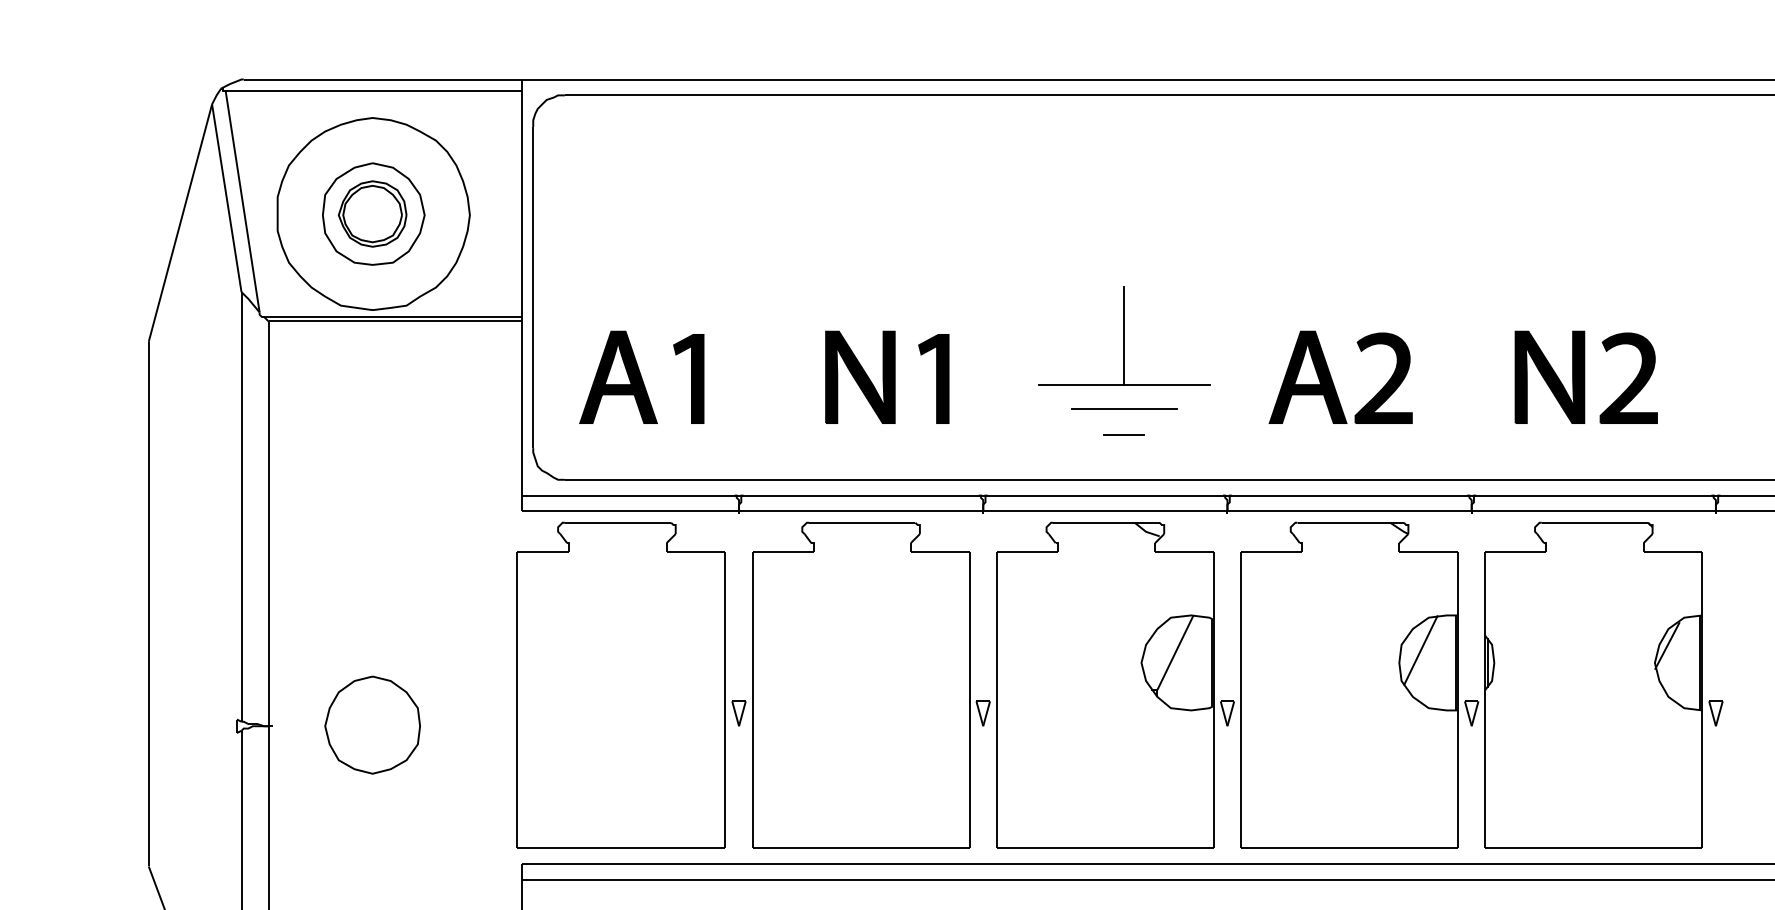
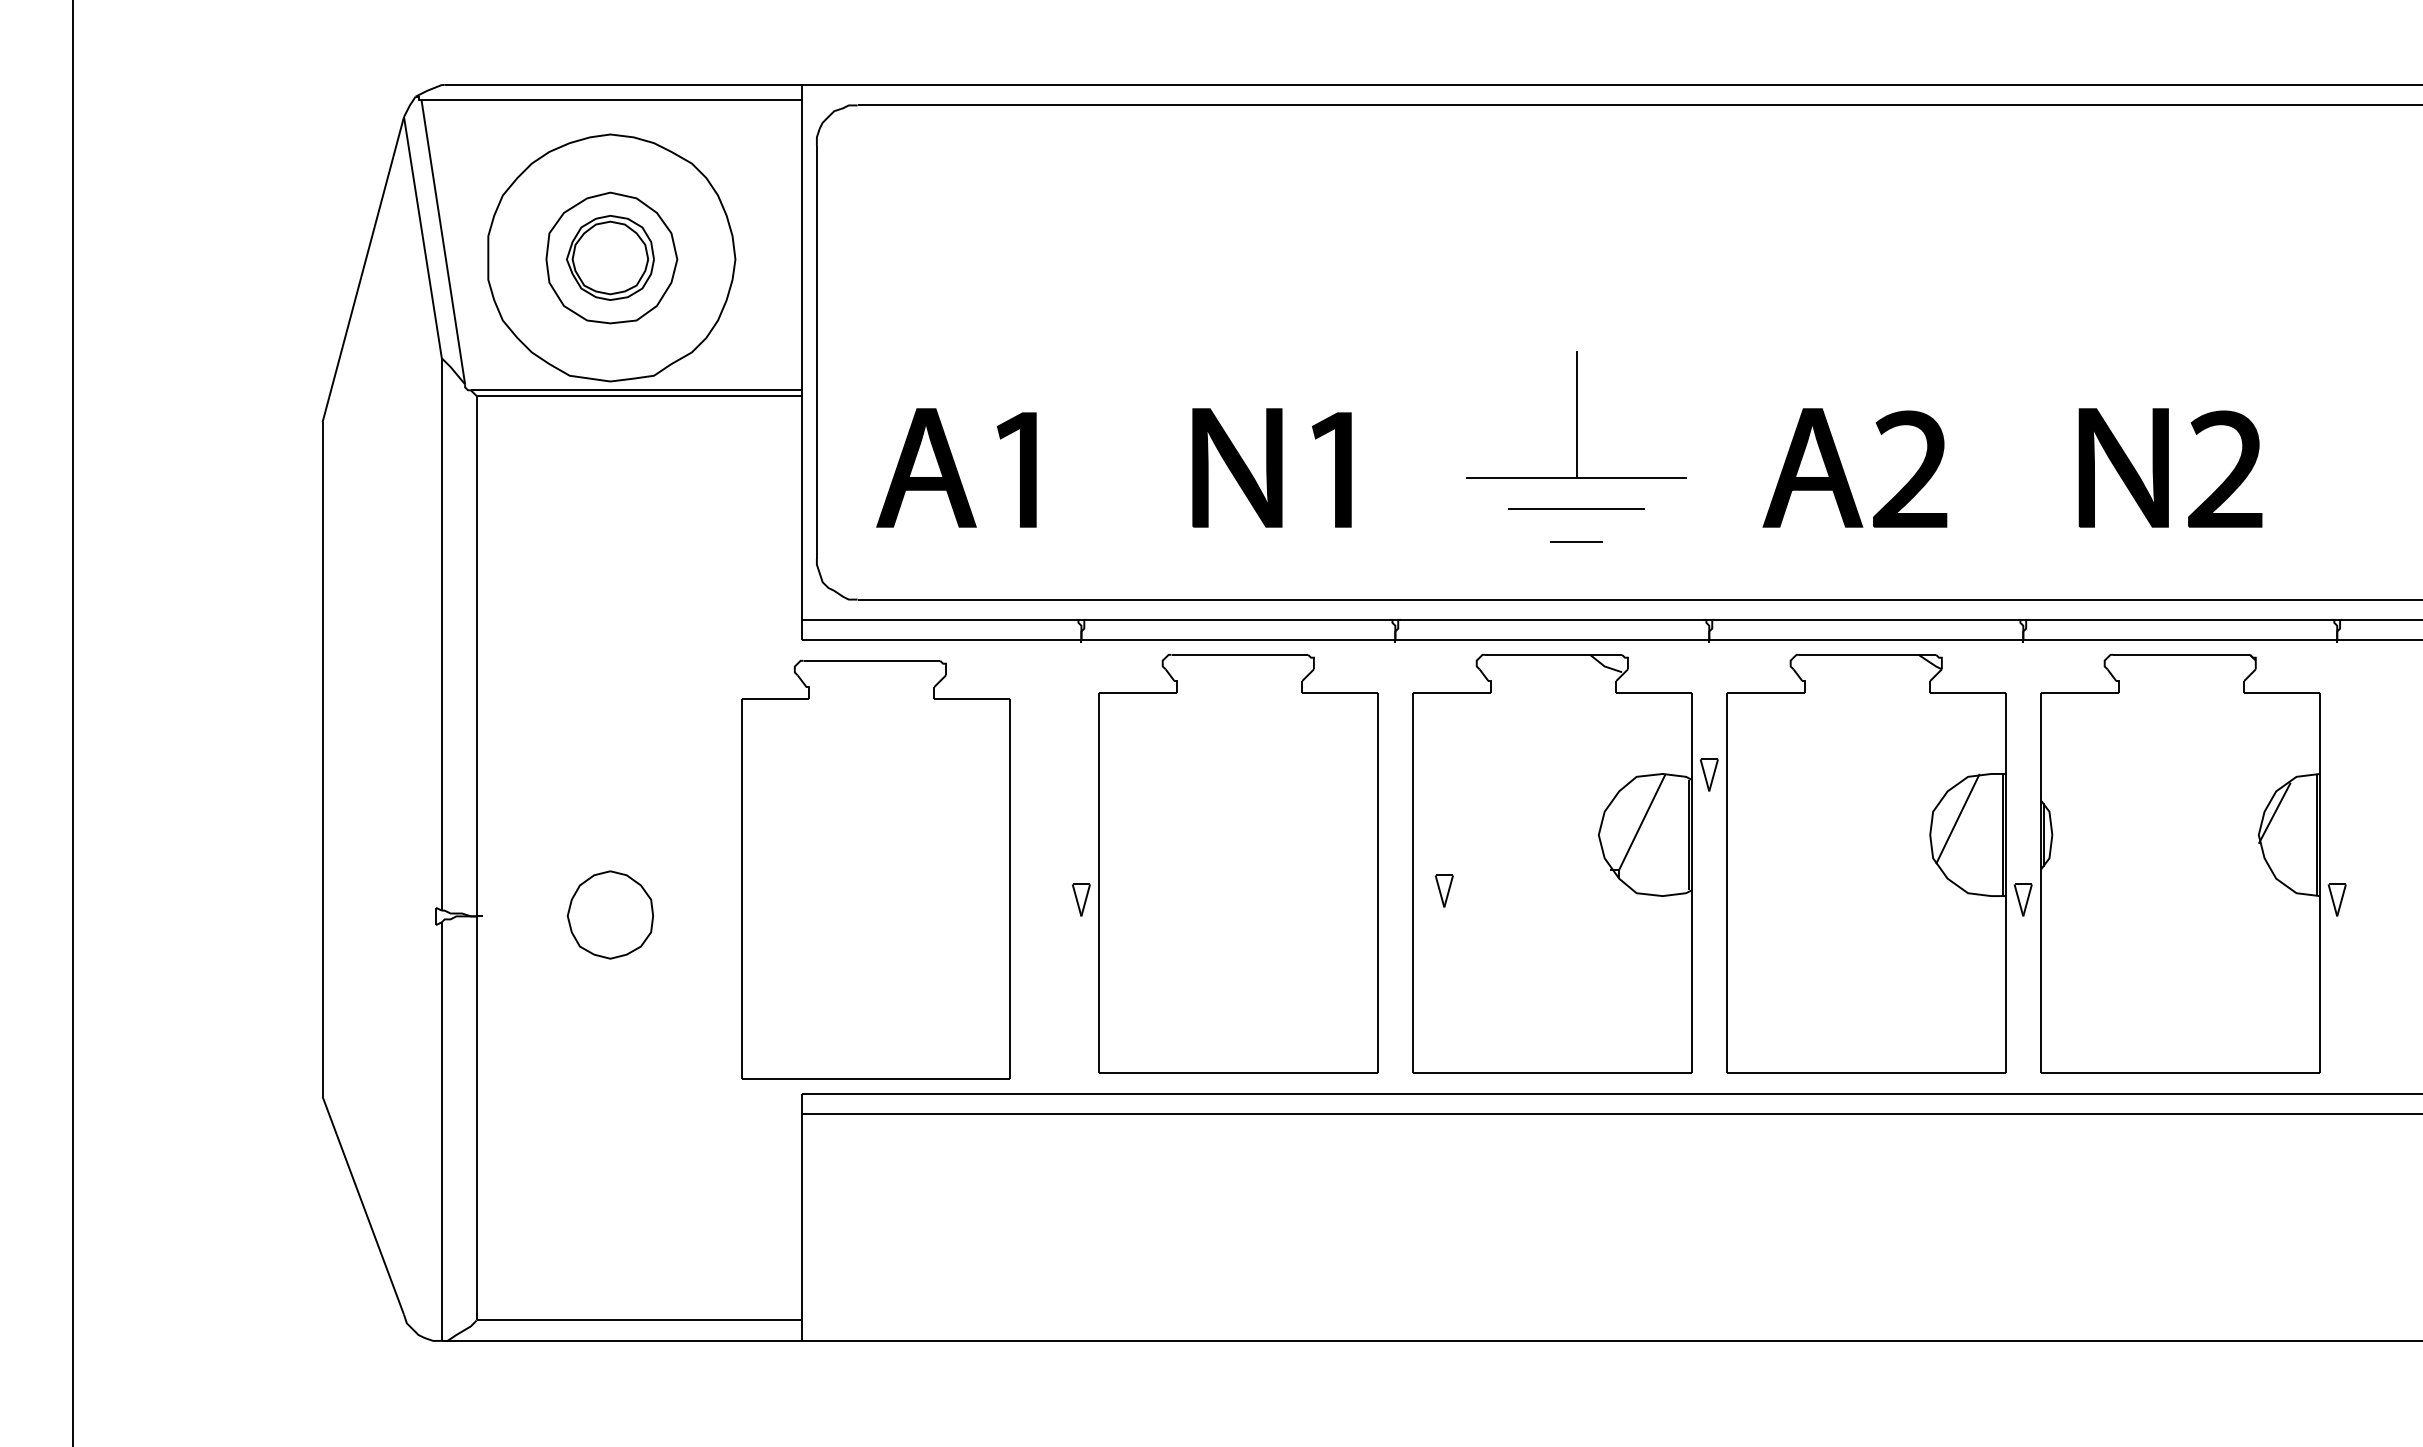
part: (620, 685) -> (875, 869), moved
part: (983, 713) -> (1444, 890), moved
part: (1227, 713) -> (1709, 774), moved
part: (372, 724) -> (610, 914), size x0.7

